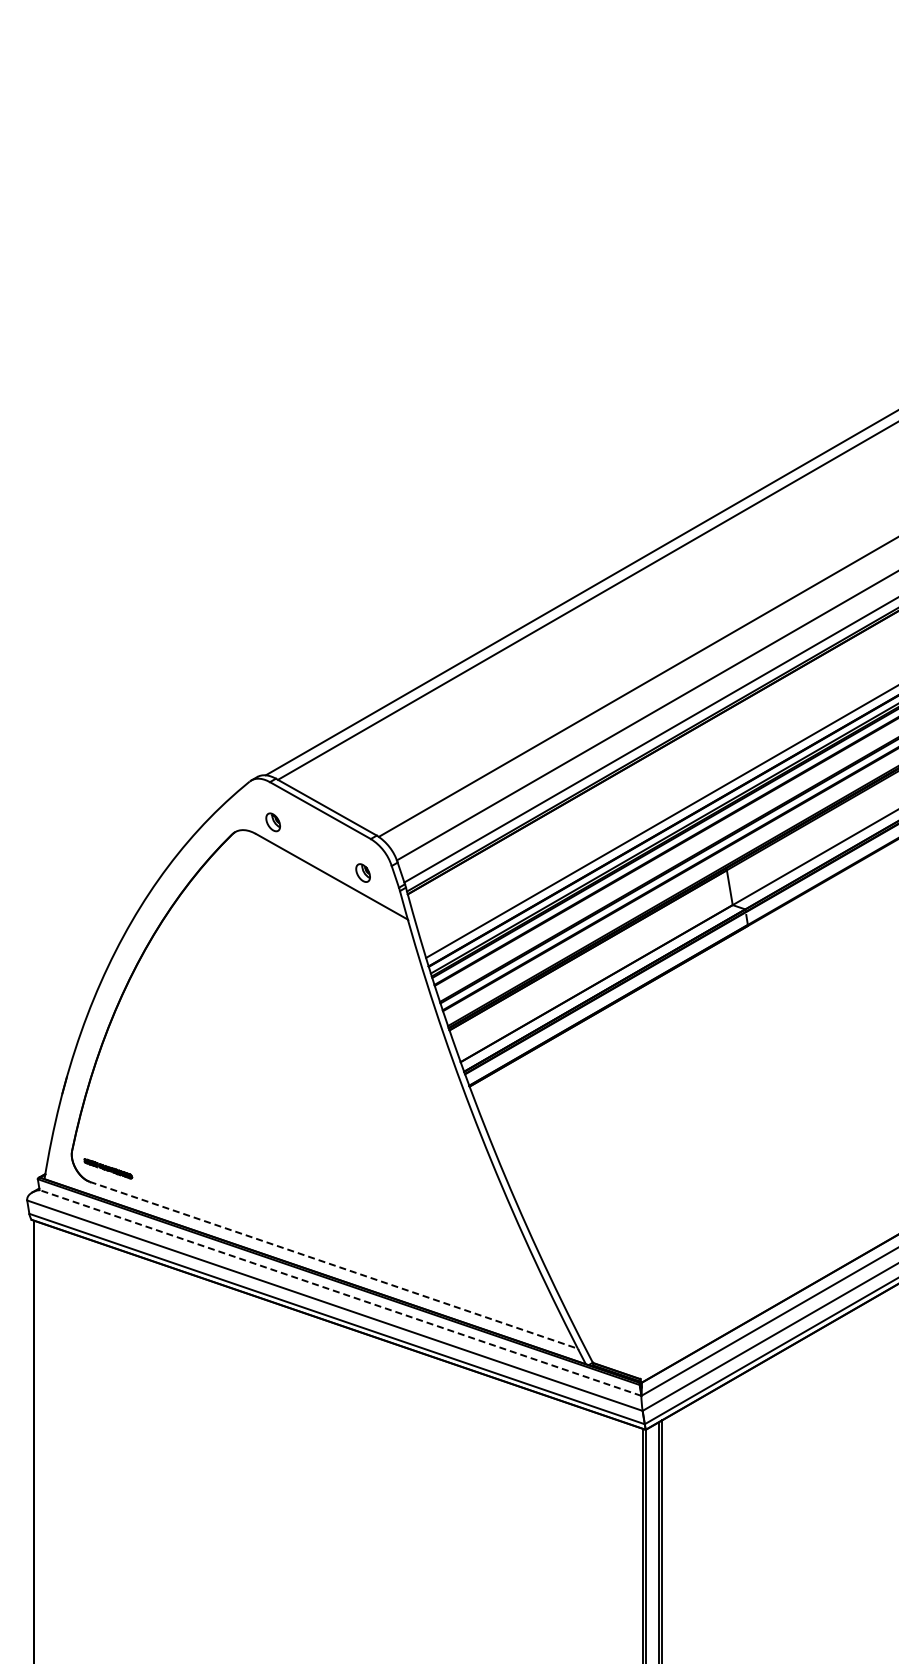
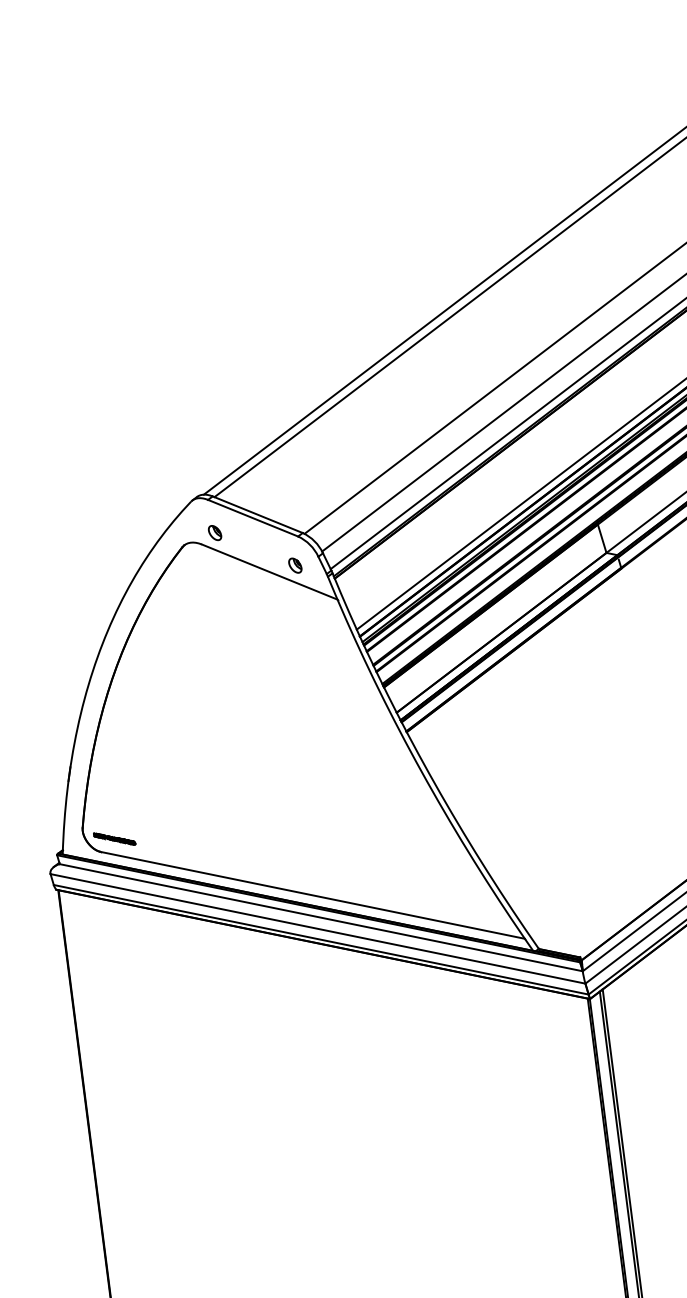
line: (333, 1265) -> (312, 895), dashed -> solid
line: (340, 1293) -> (321, 918), dashed -> solid

